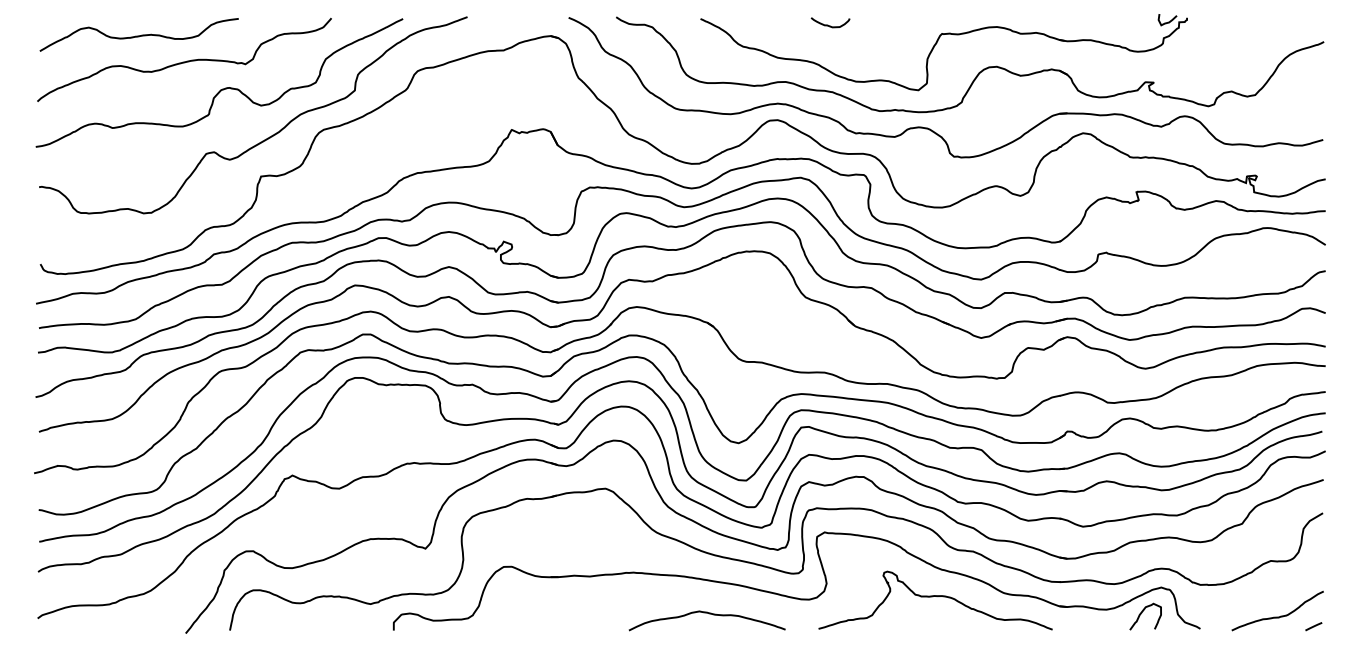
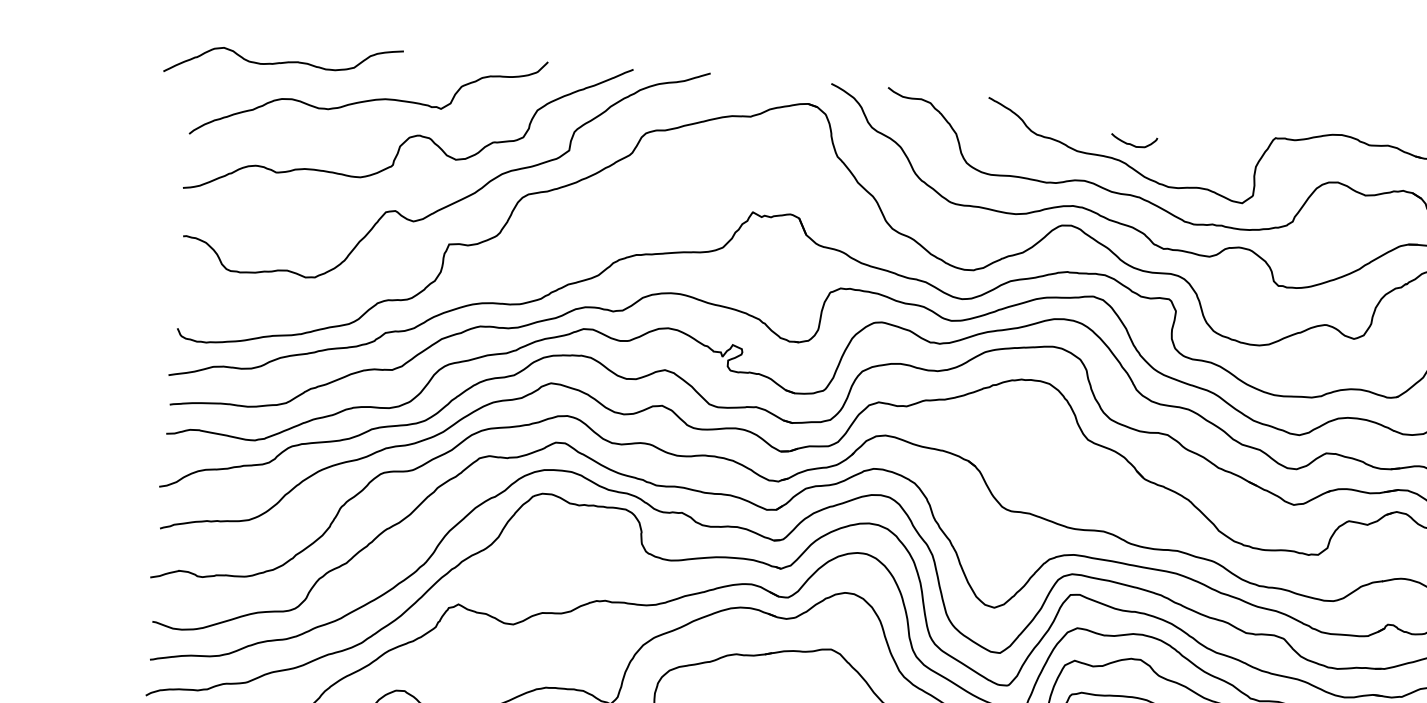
curve: (828, 24) -> (1131, 143), moved
curve: (138, 35) -> (282, 61), moved

